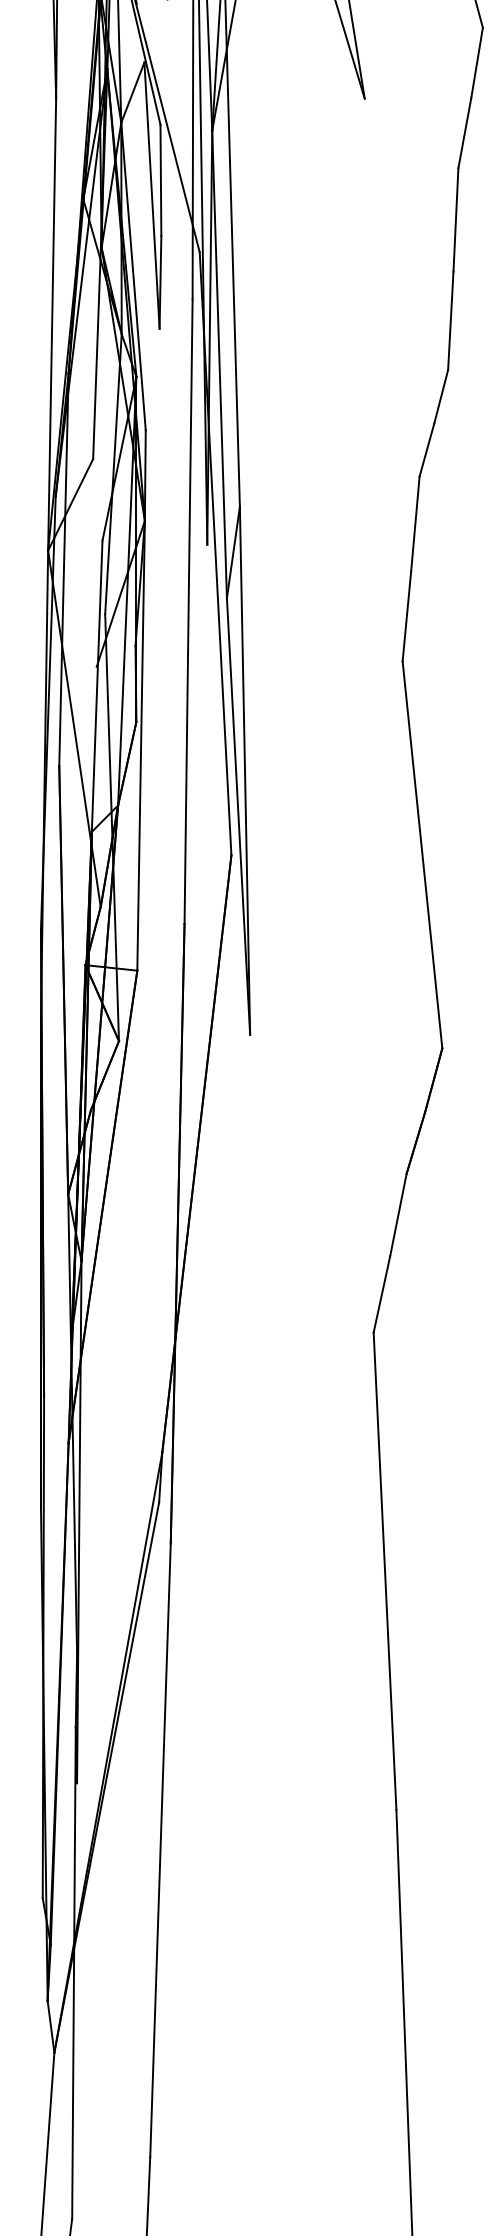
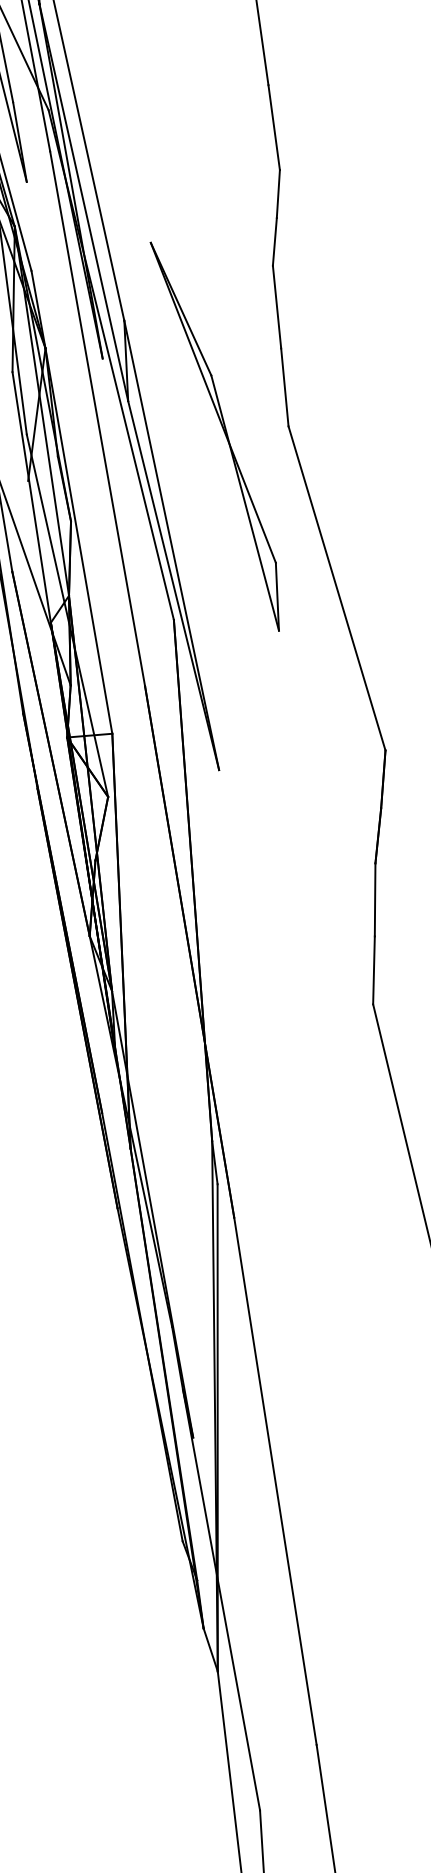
part: (328, 656) -> (224, 434), added

